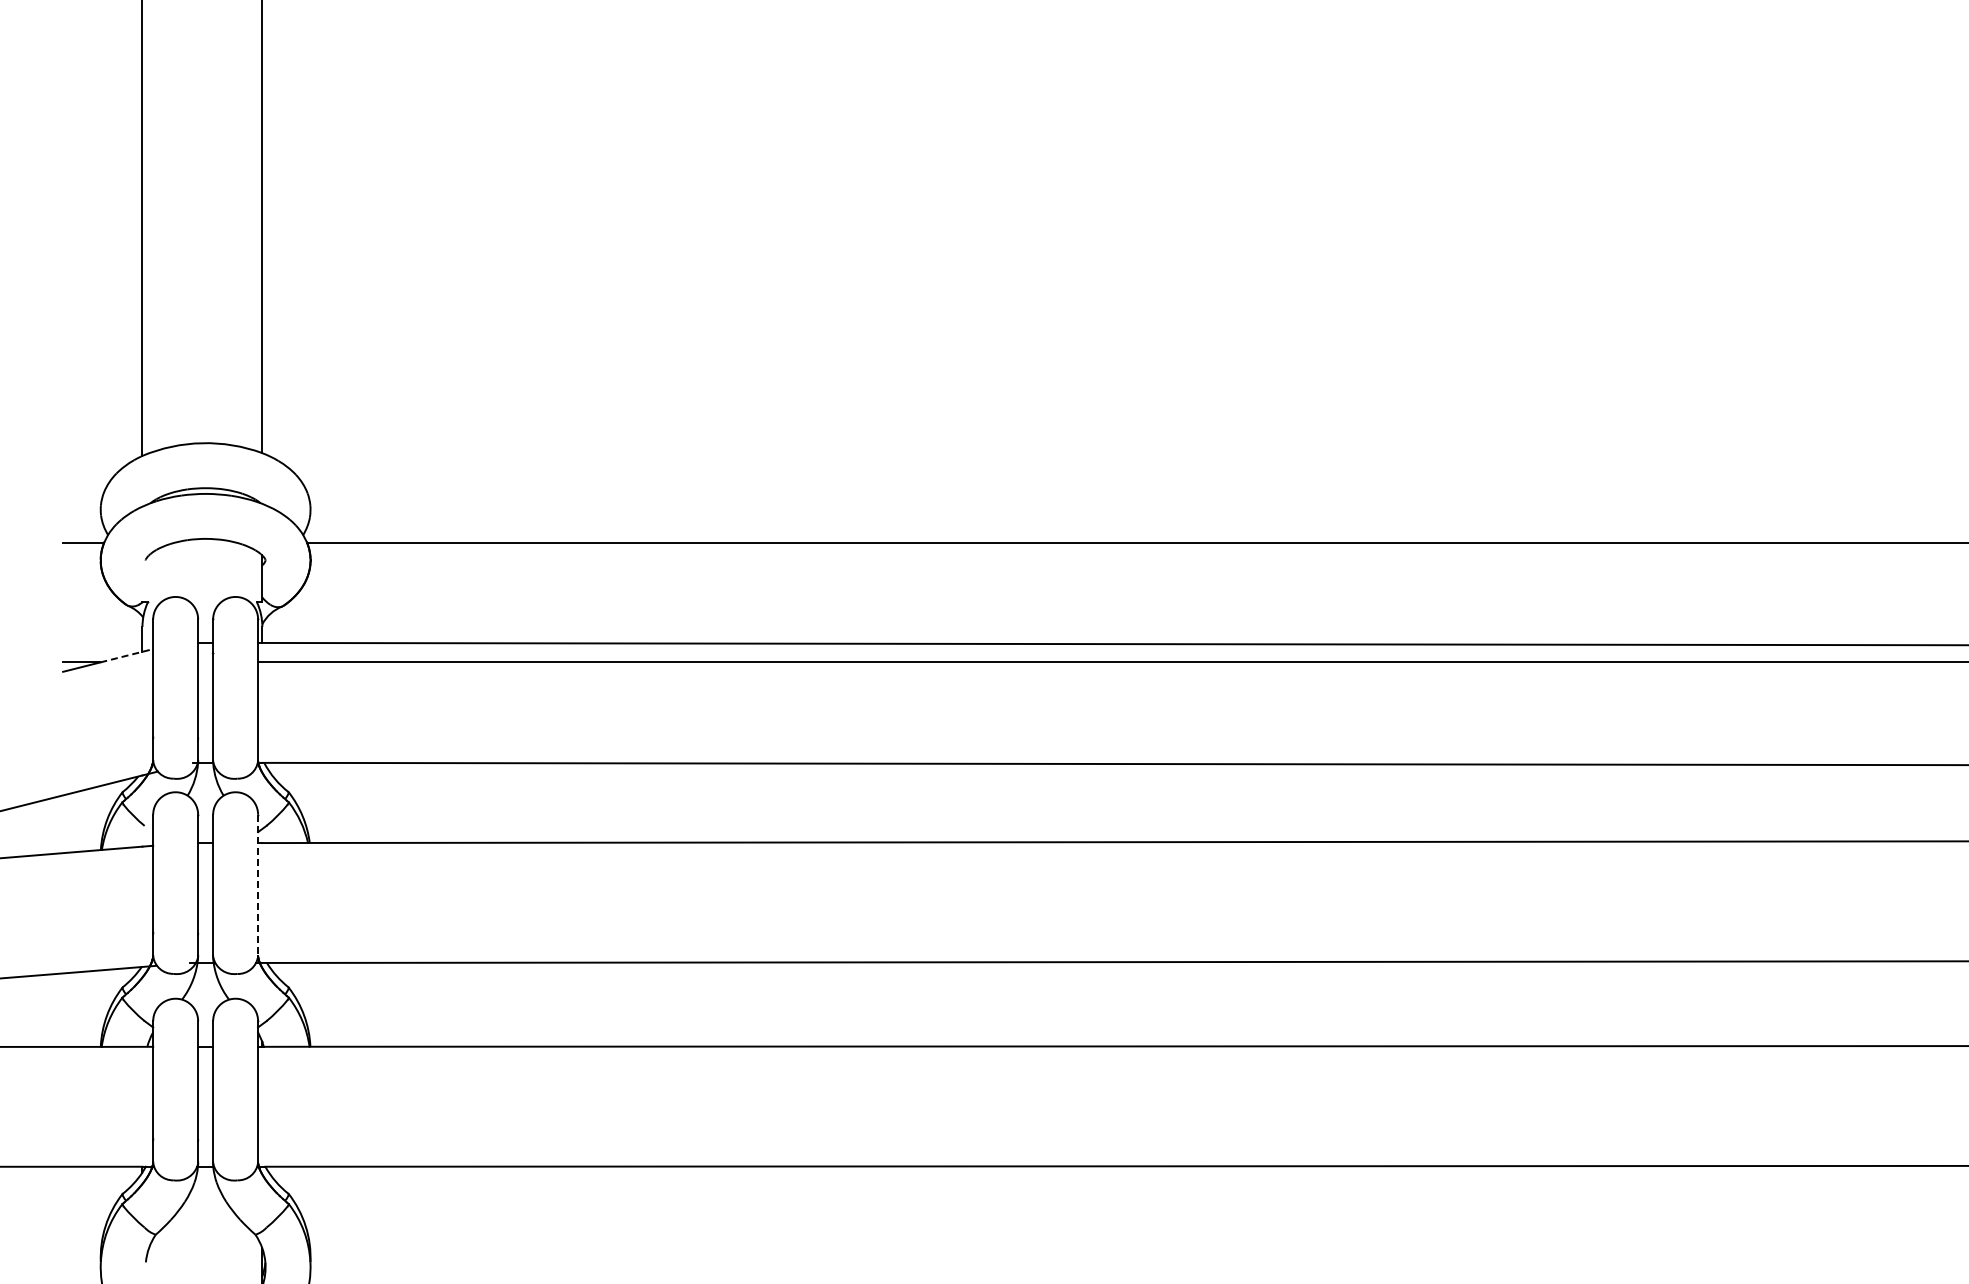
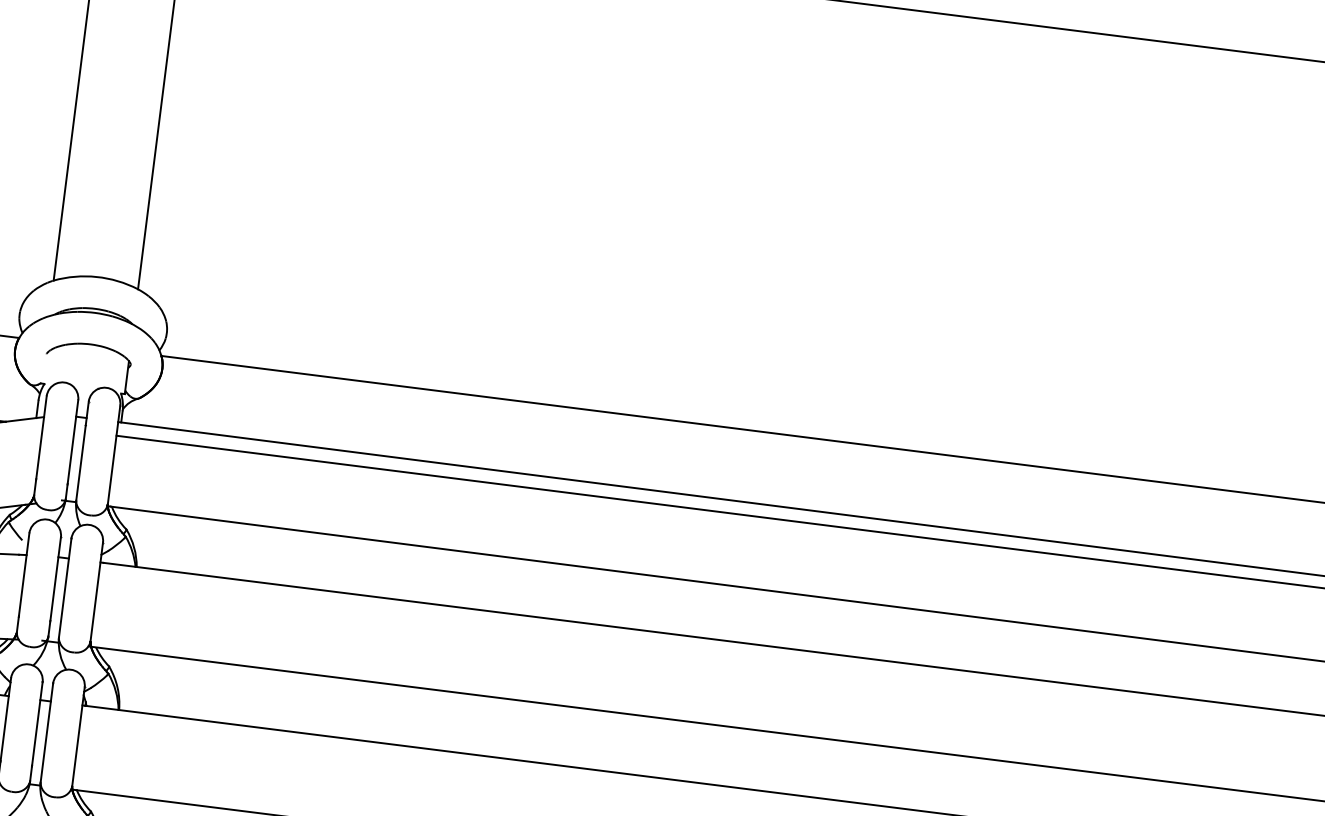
line: (127, 655) -> (25, 419), dashed -> solid
line: (258, 885) -> (97, 592), dashed -> solid

